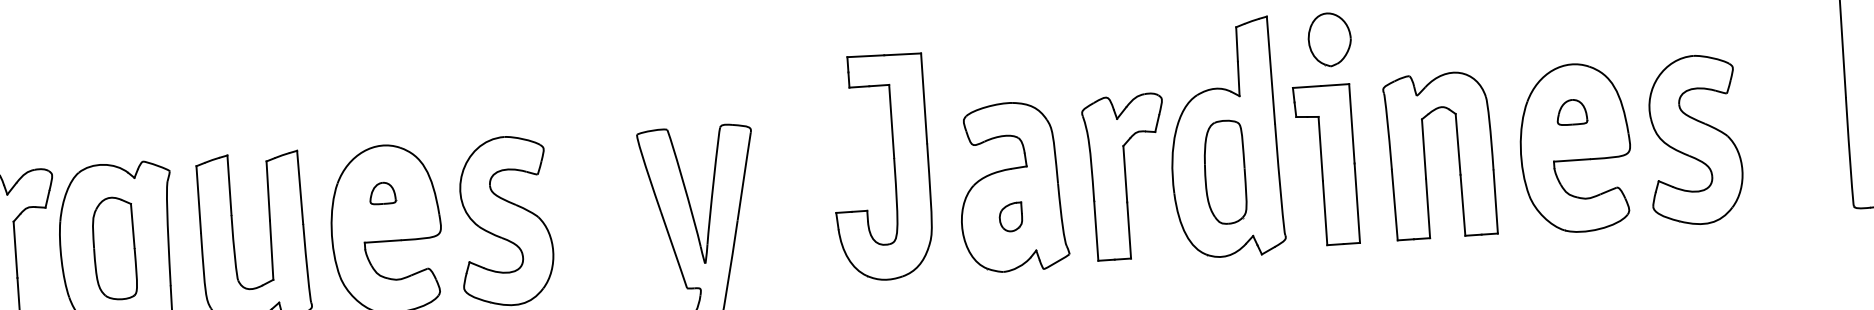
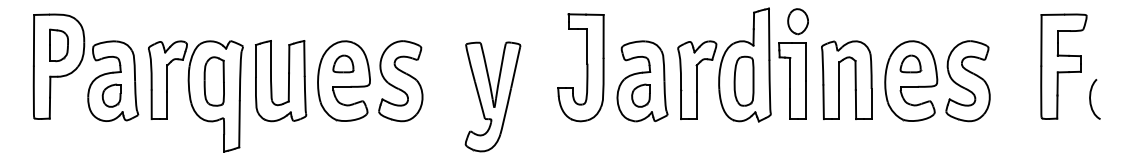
part: (1571, 111) -> (910, 63), size x1.43
part: (382, 192) -> (343, 63), size x1.67
part: (1009, 217) -> (640, 95), size x1.67

